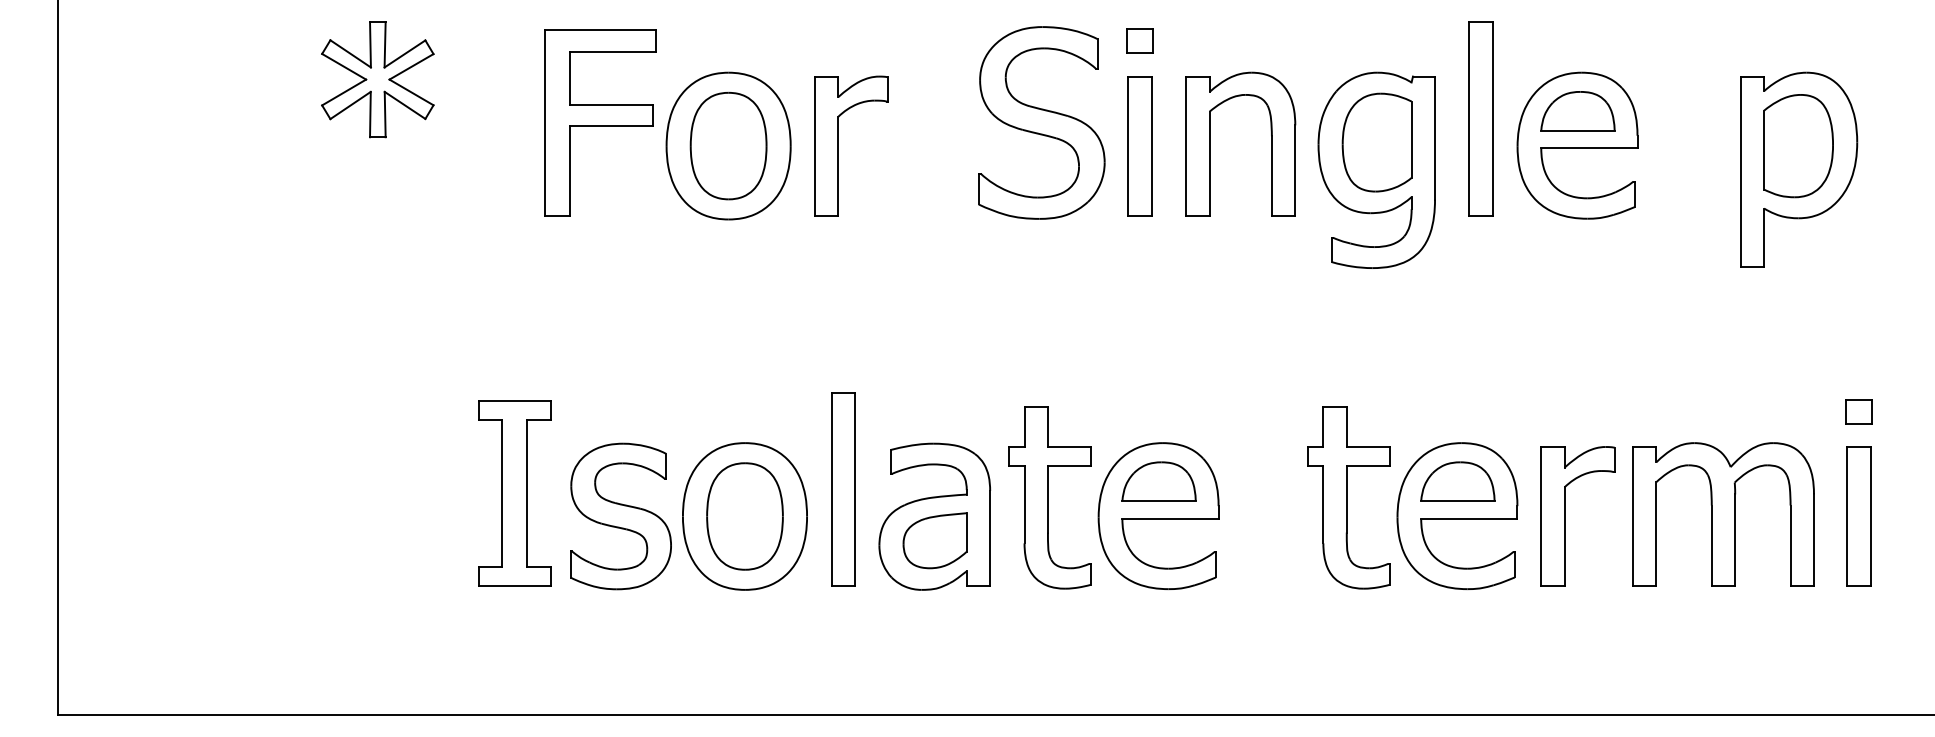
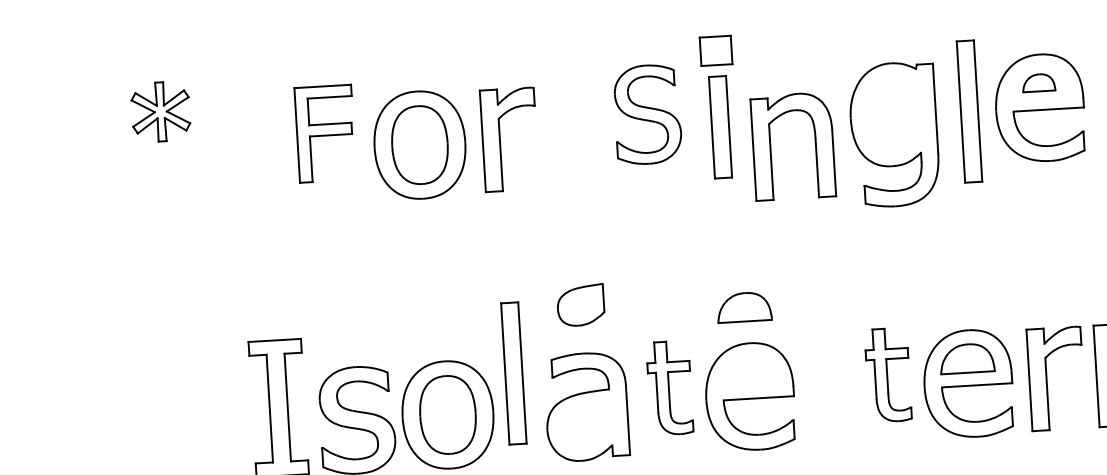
part: (1139, 40) -> (715, 50), size x1.6
part: (377, 79) -> (160, 111), size x0.7
part: (1577, 111) -> (1038, 83), size x0.6
part: (1480, 118) -> (969, 111), moved
part: (600, 122) -> (325, 133), size x0.7
part: (1041, 122) -> (647, 114), size x0.7
part: (1376, 142) -> (893, 114), removed
part: (1210, 143) -> (771, 147), moved
part: (1158, 481) -> (743, 307), moved
part: (843, 489) -> (514, 373), moved
part: (1049, 497) -> (669, 387), size x0.7
part: (1348, 497) -> (887, 374), size x0.7
part: (934, 540) -> (580, 305), moved

